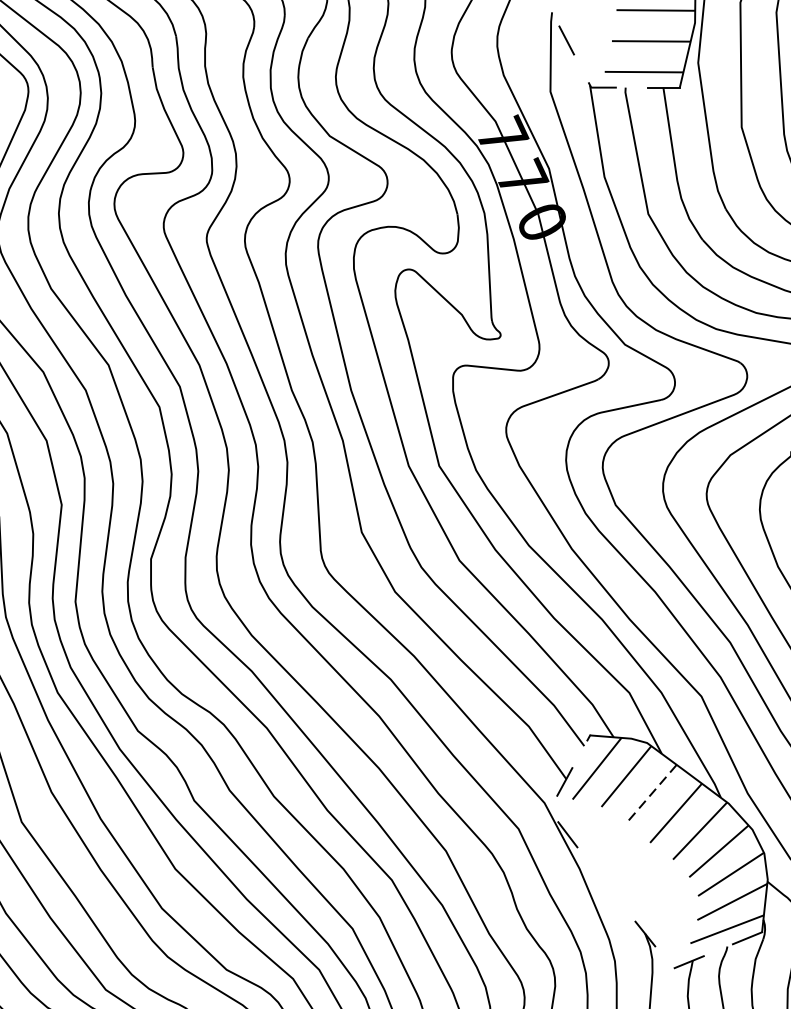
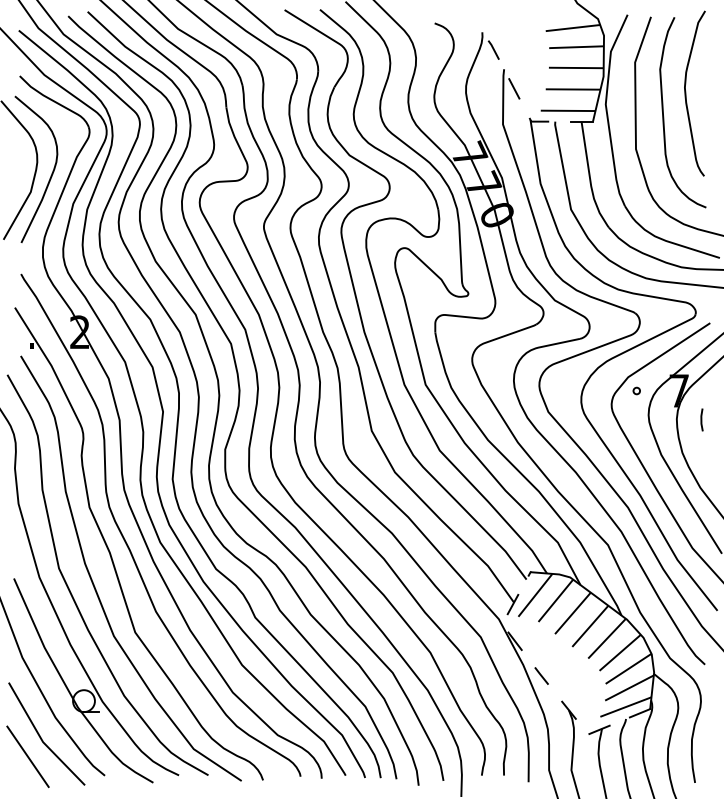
circle: (742, 474) -> (636, 390), added
line: (650, 794) -> (572, 613), dashed -> solid
line: (605, 883) -> (541, 675), added

